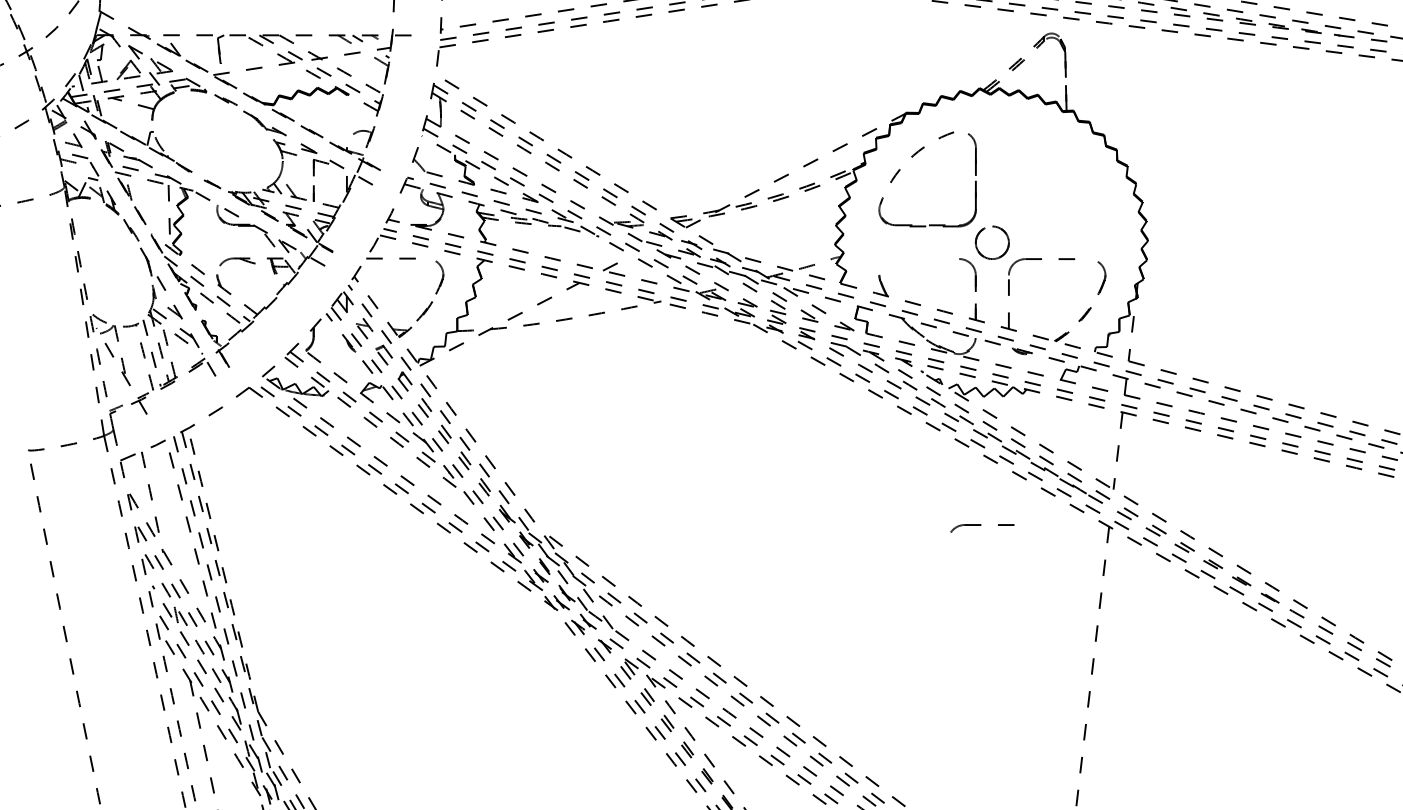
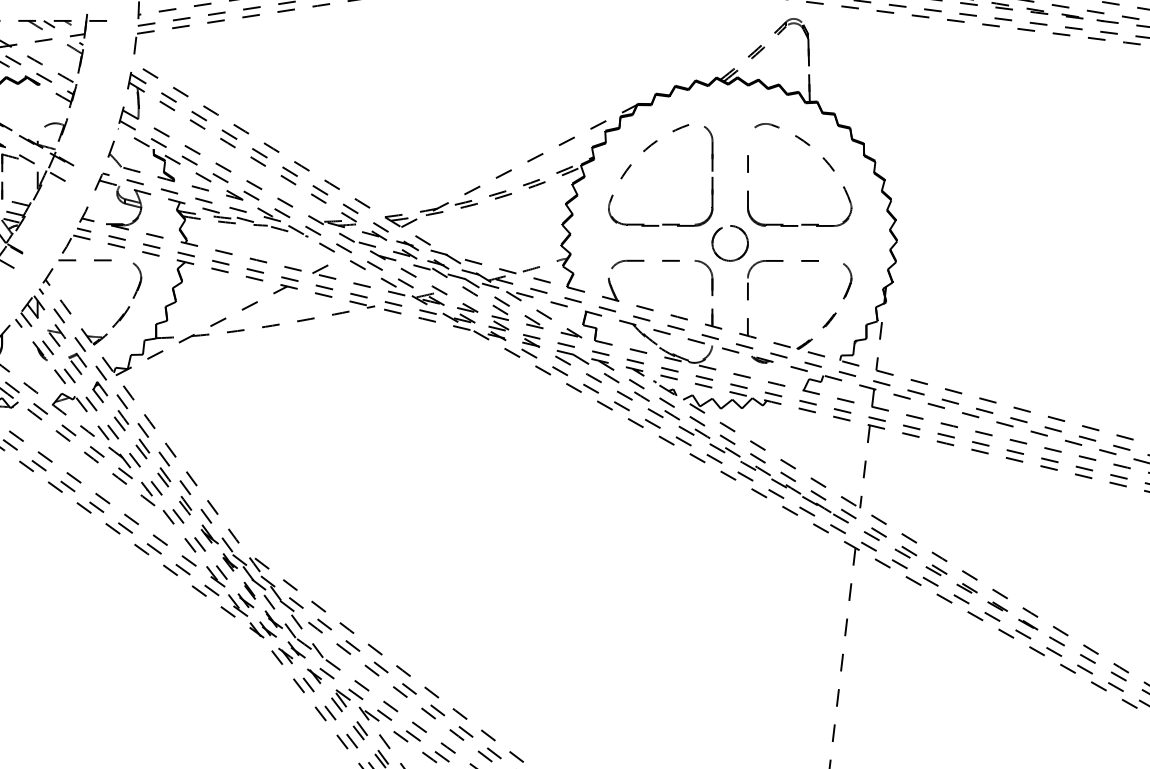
part: (1078, 163) -> (822, 158), added
part: (982, 528) -> (645, 264), moved

